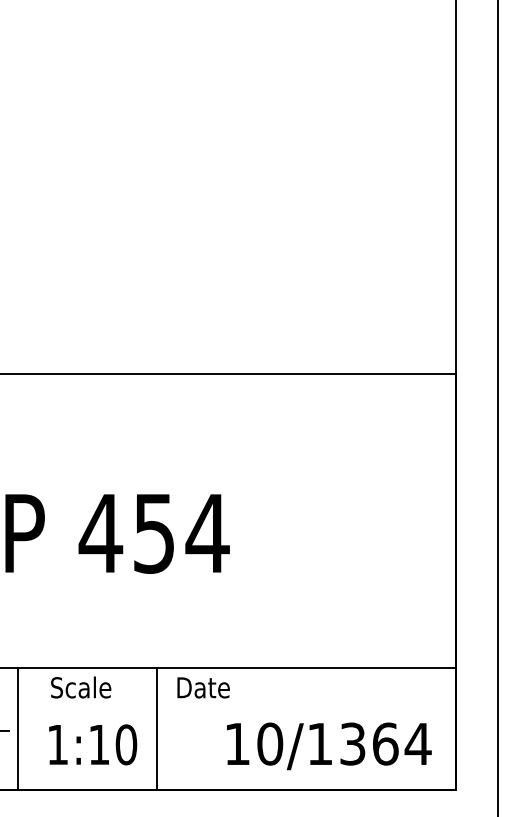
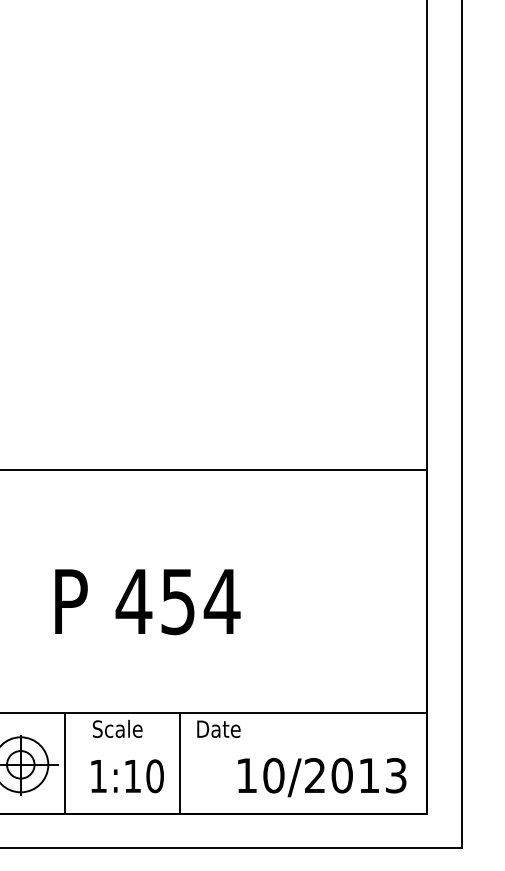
text: (370, 743) -> (356, 775), 10/1364 -> 10/2013

